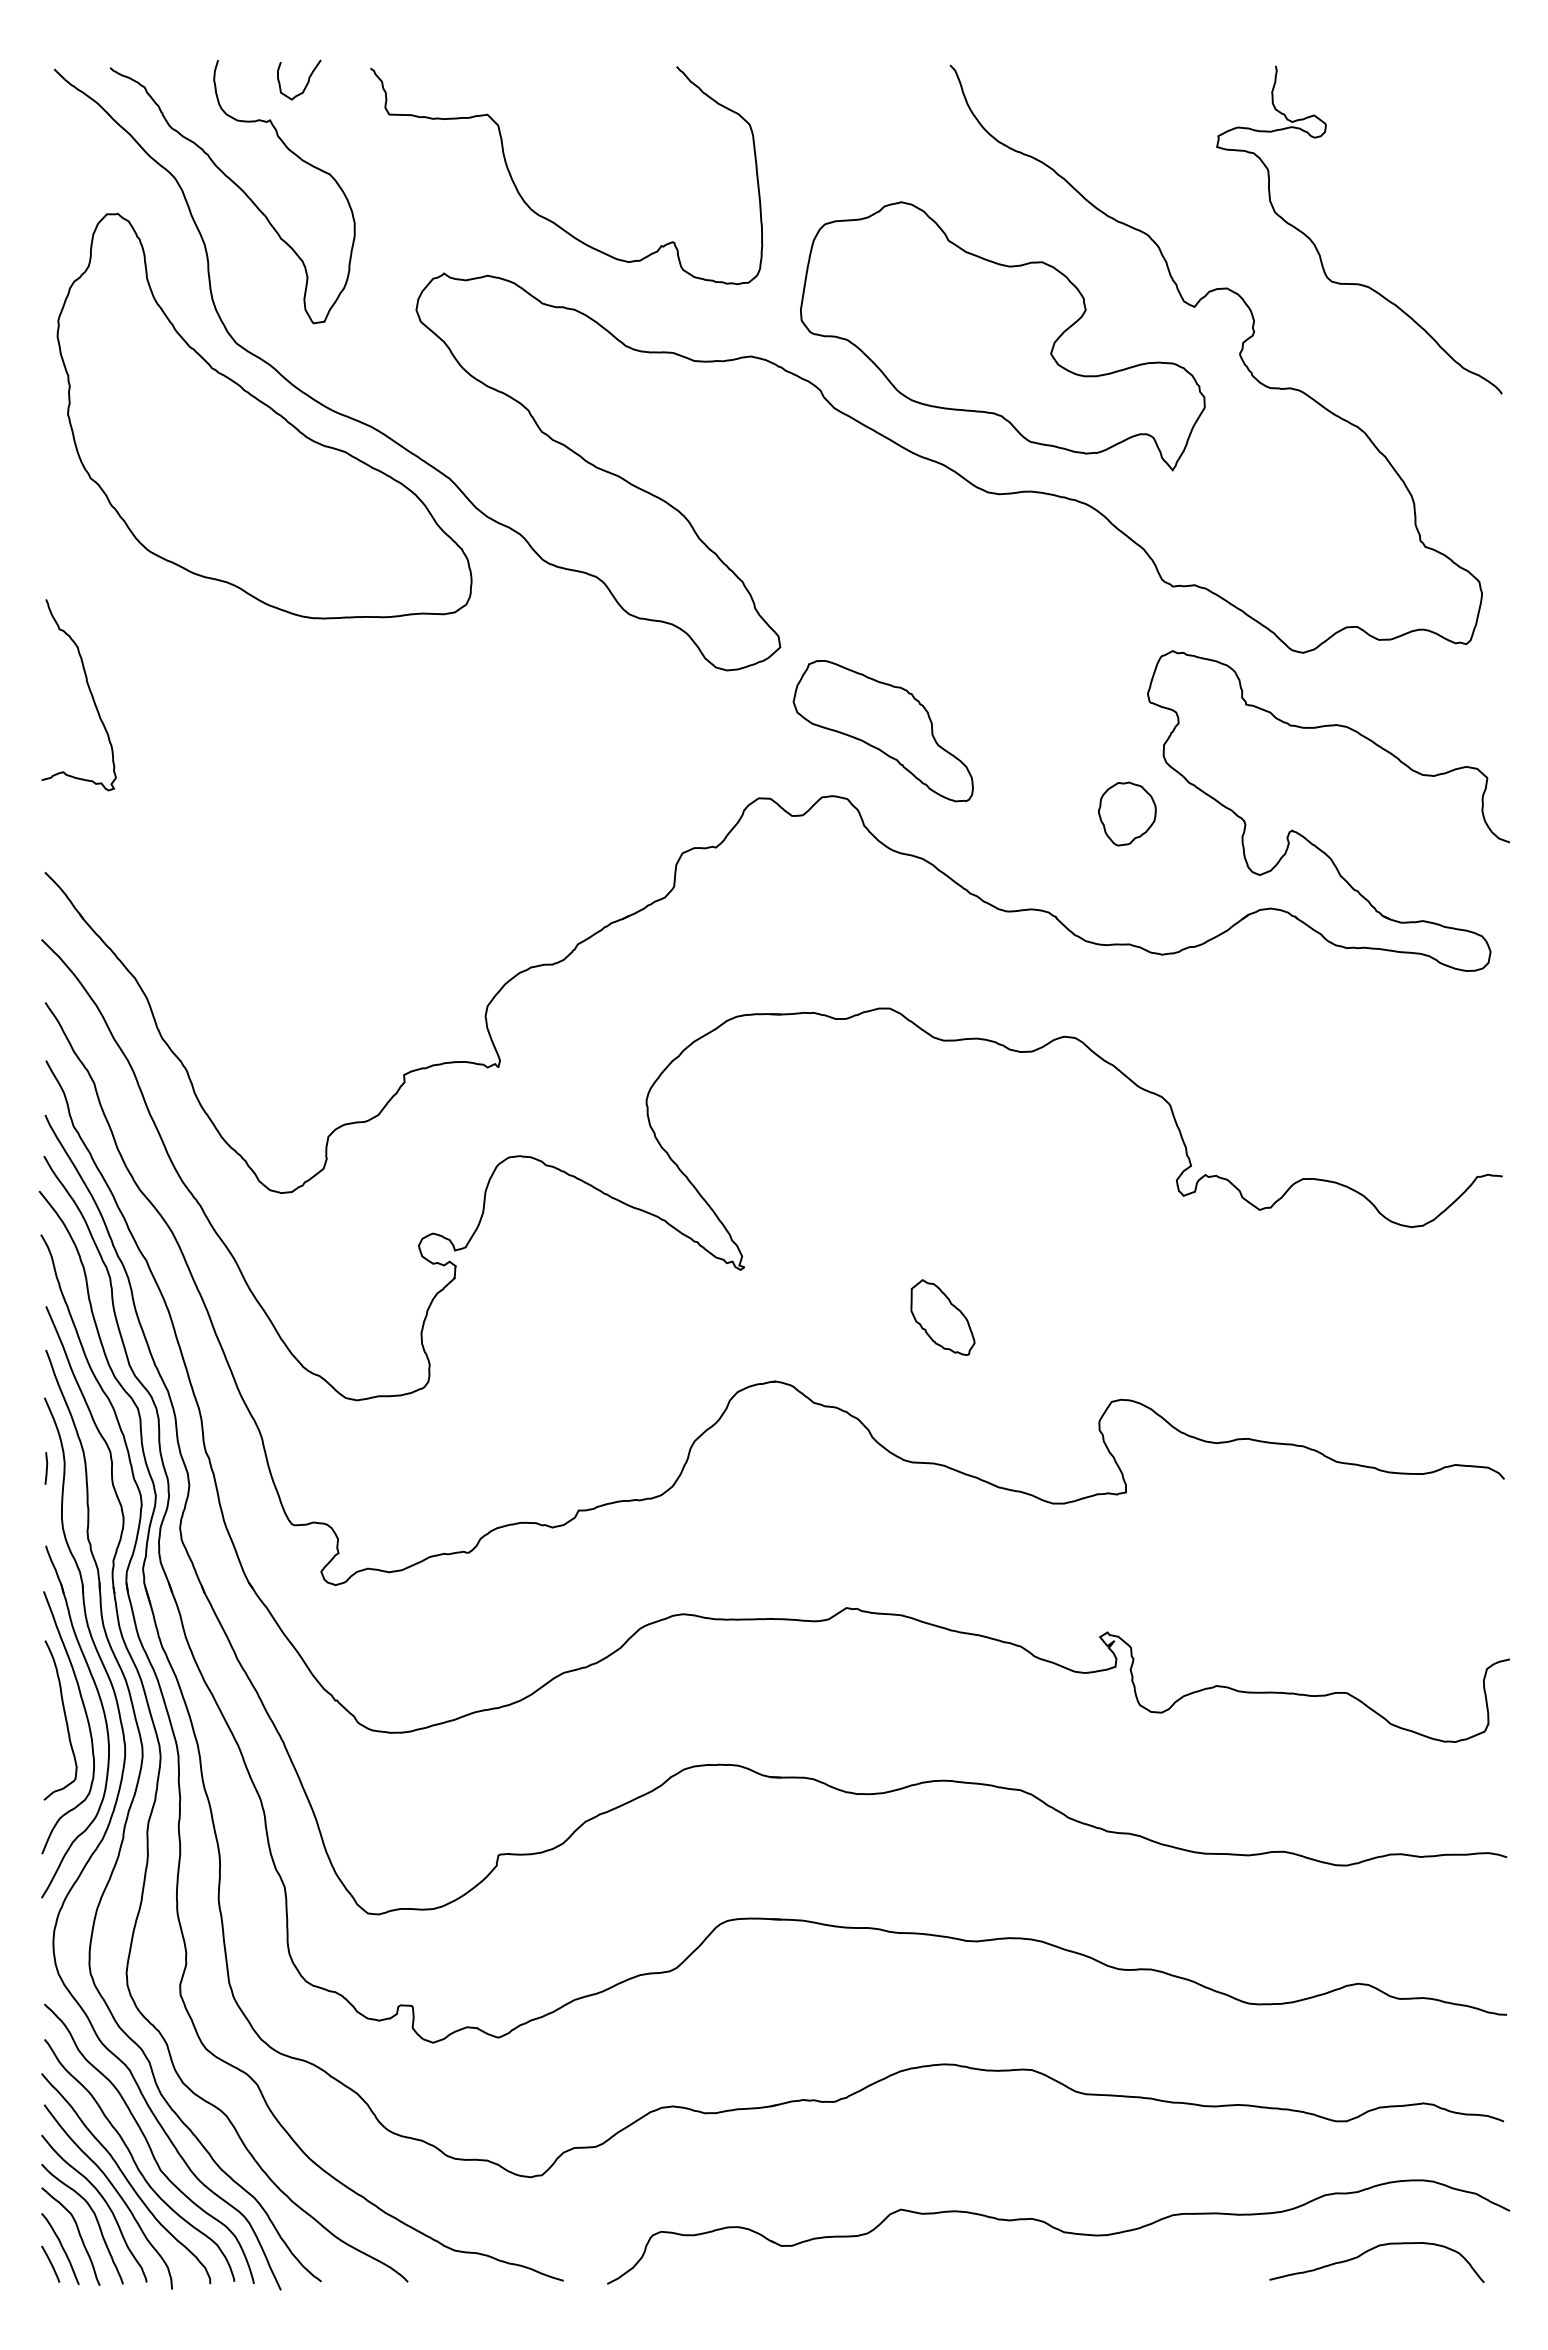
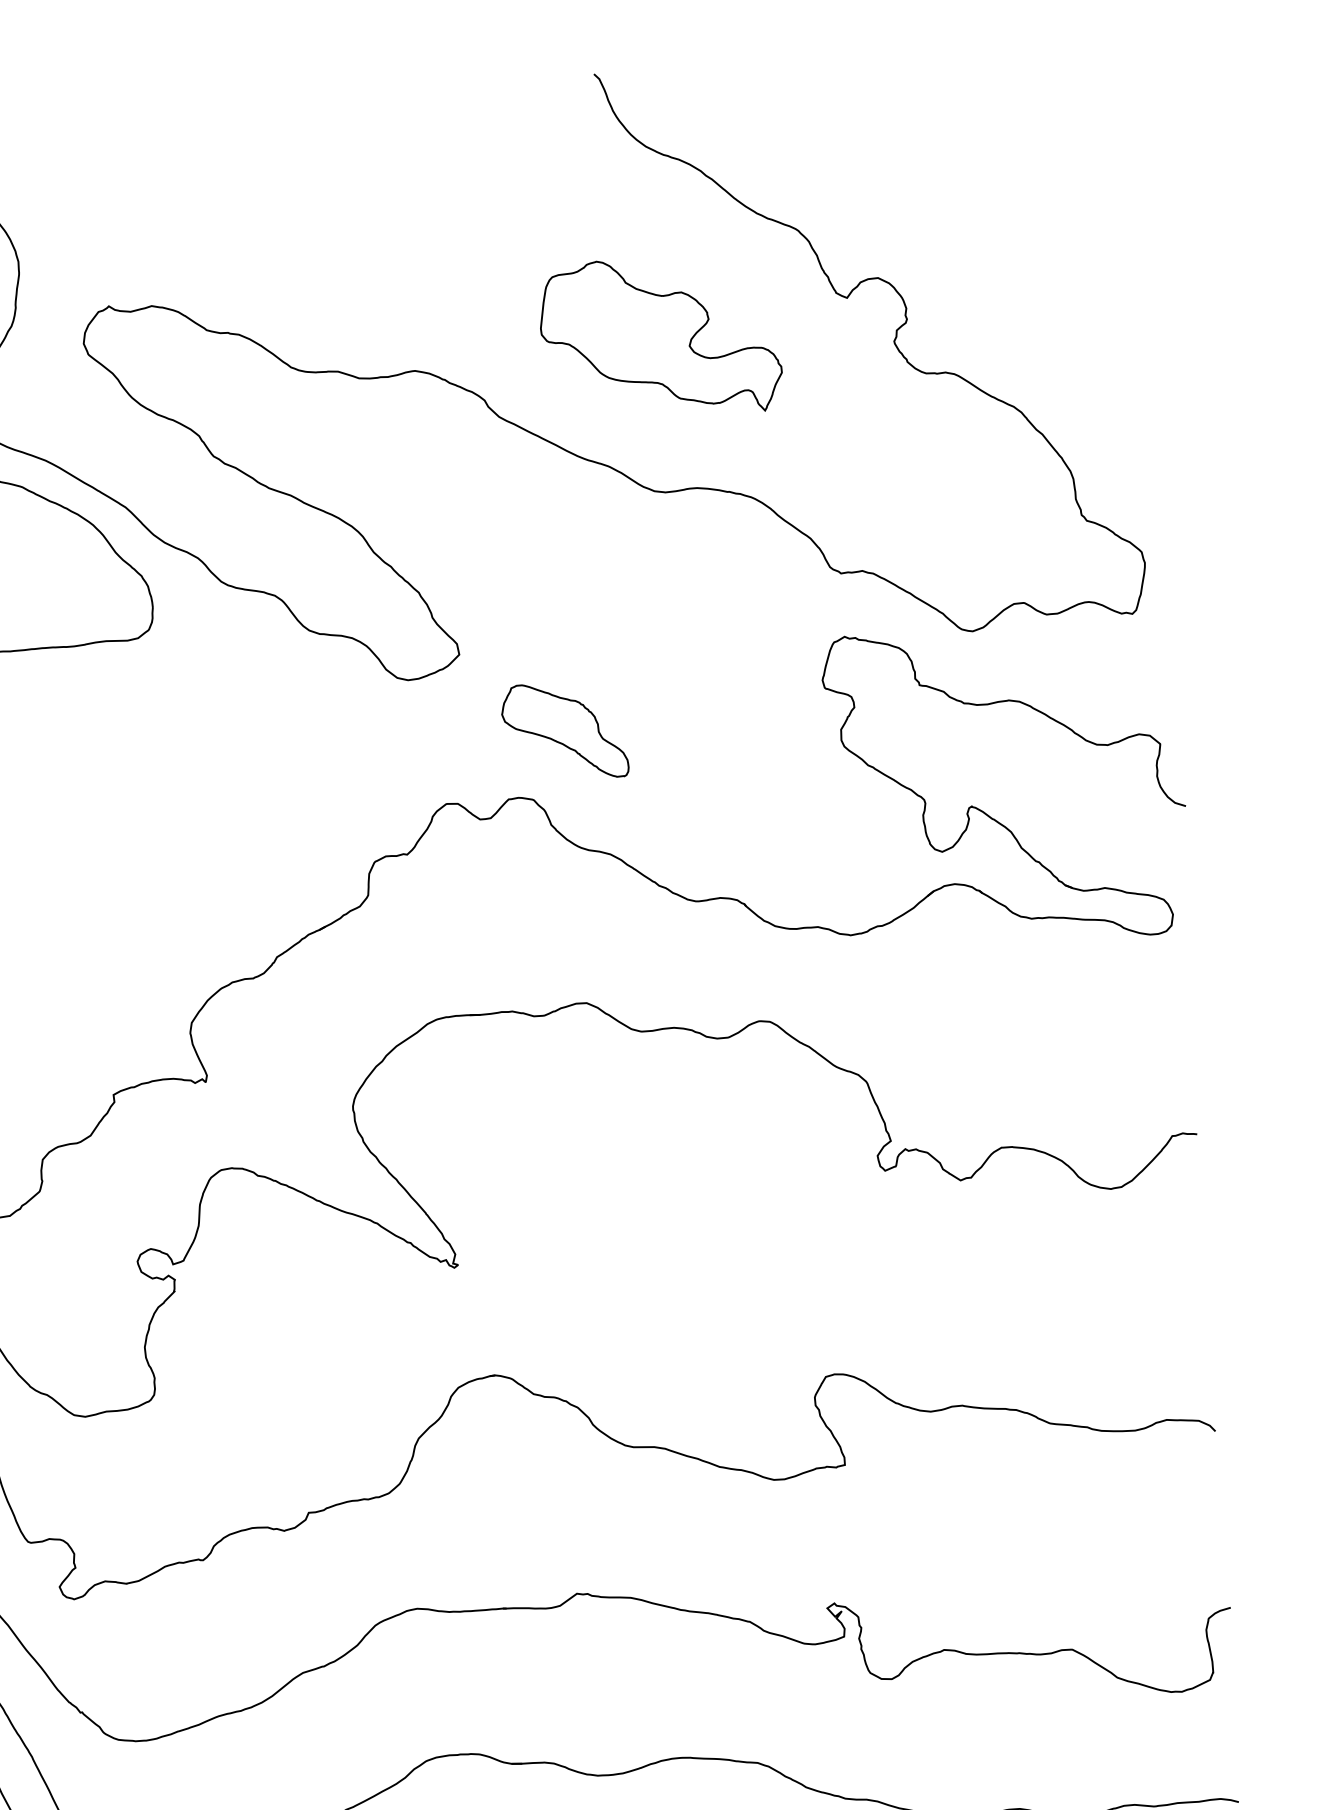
curve: (546, 217) -> (206, 245), removed
curve: (1318, 250) -> (965, 235), removed
part: (1002, 336) -> (660, 337), size x0.6
part: (882, 731) -> (564, 731), size x0.7
part: (1127, 813) -> (809, 798), removed
part: (942, 1317) -> (655, 1303), removed

